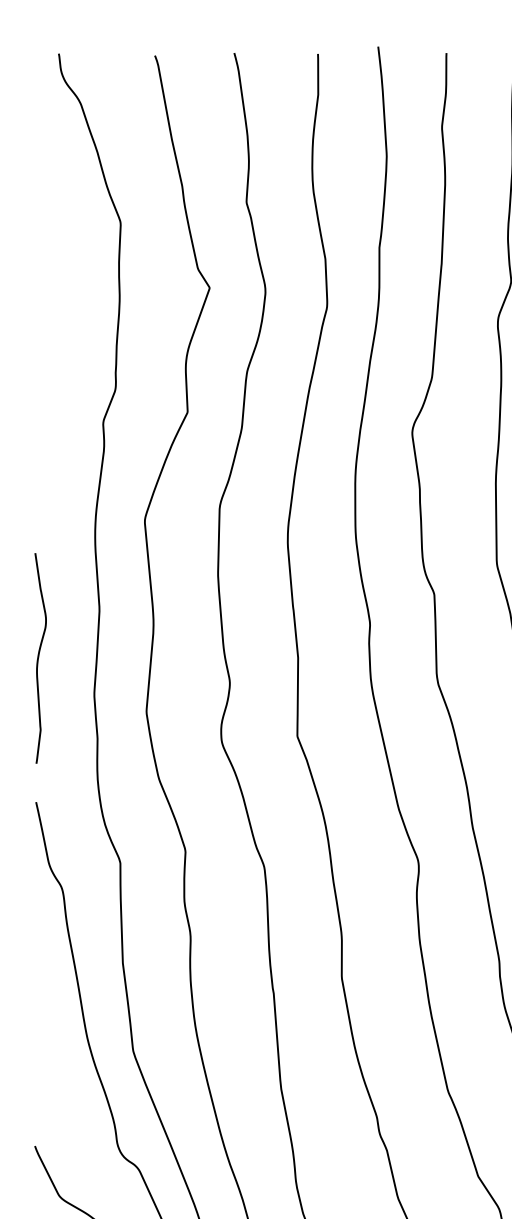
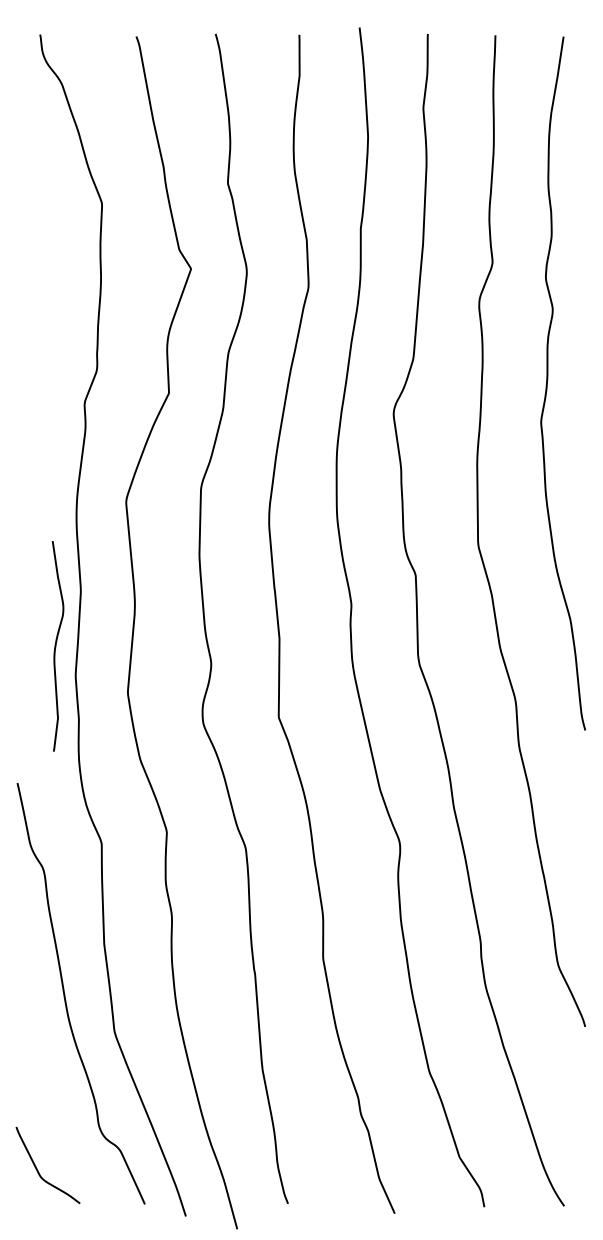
curve: (39, 658) -> (56, 646), moved

